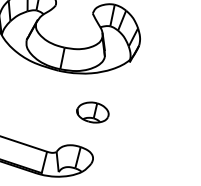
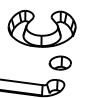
part: (91, 110) -> (59, 62), size x1.43

